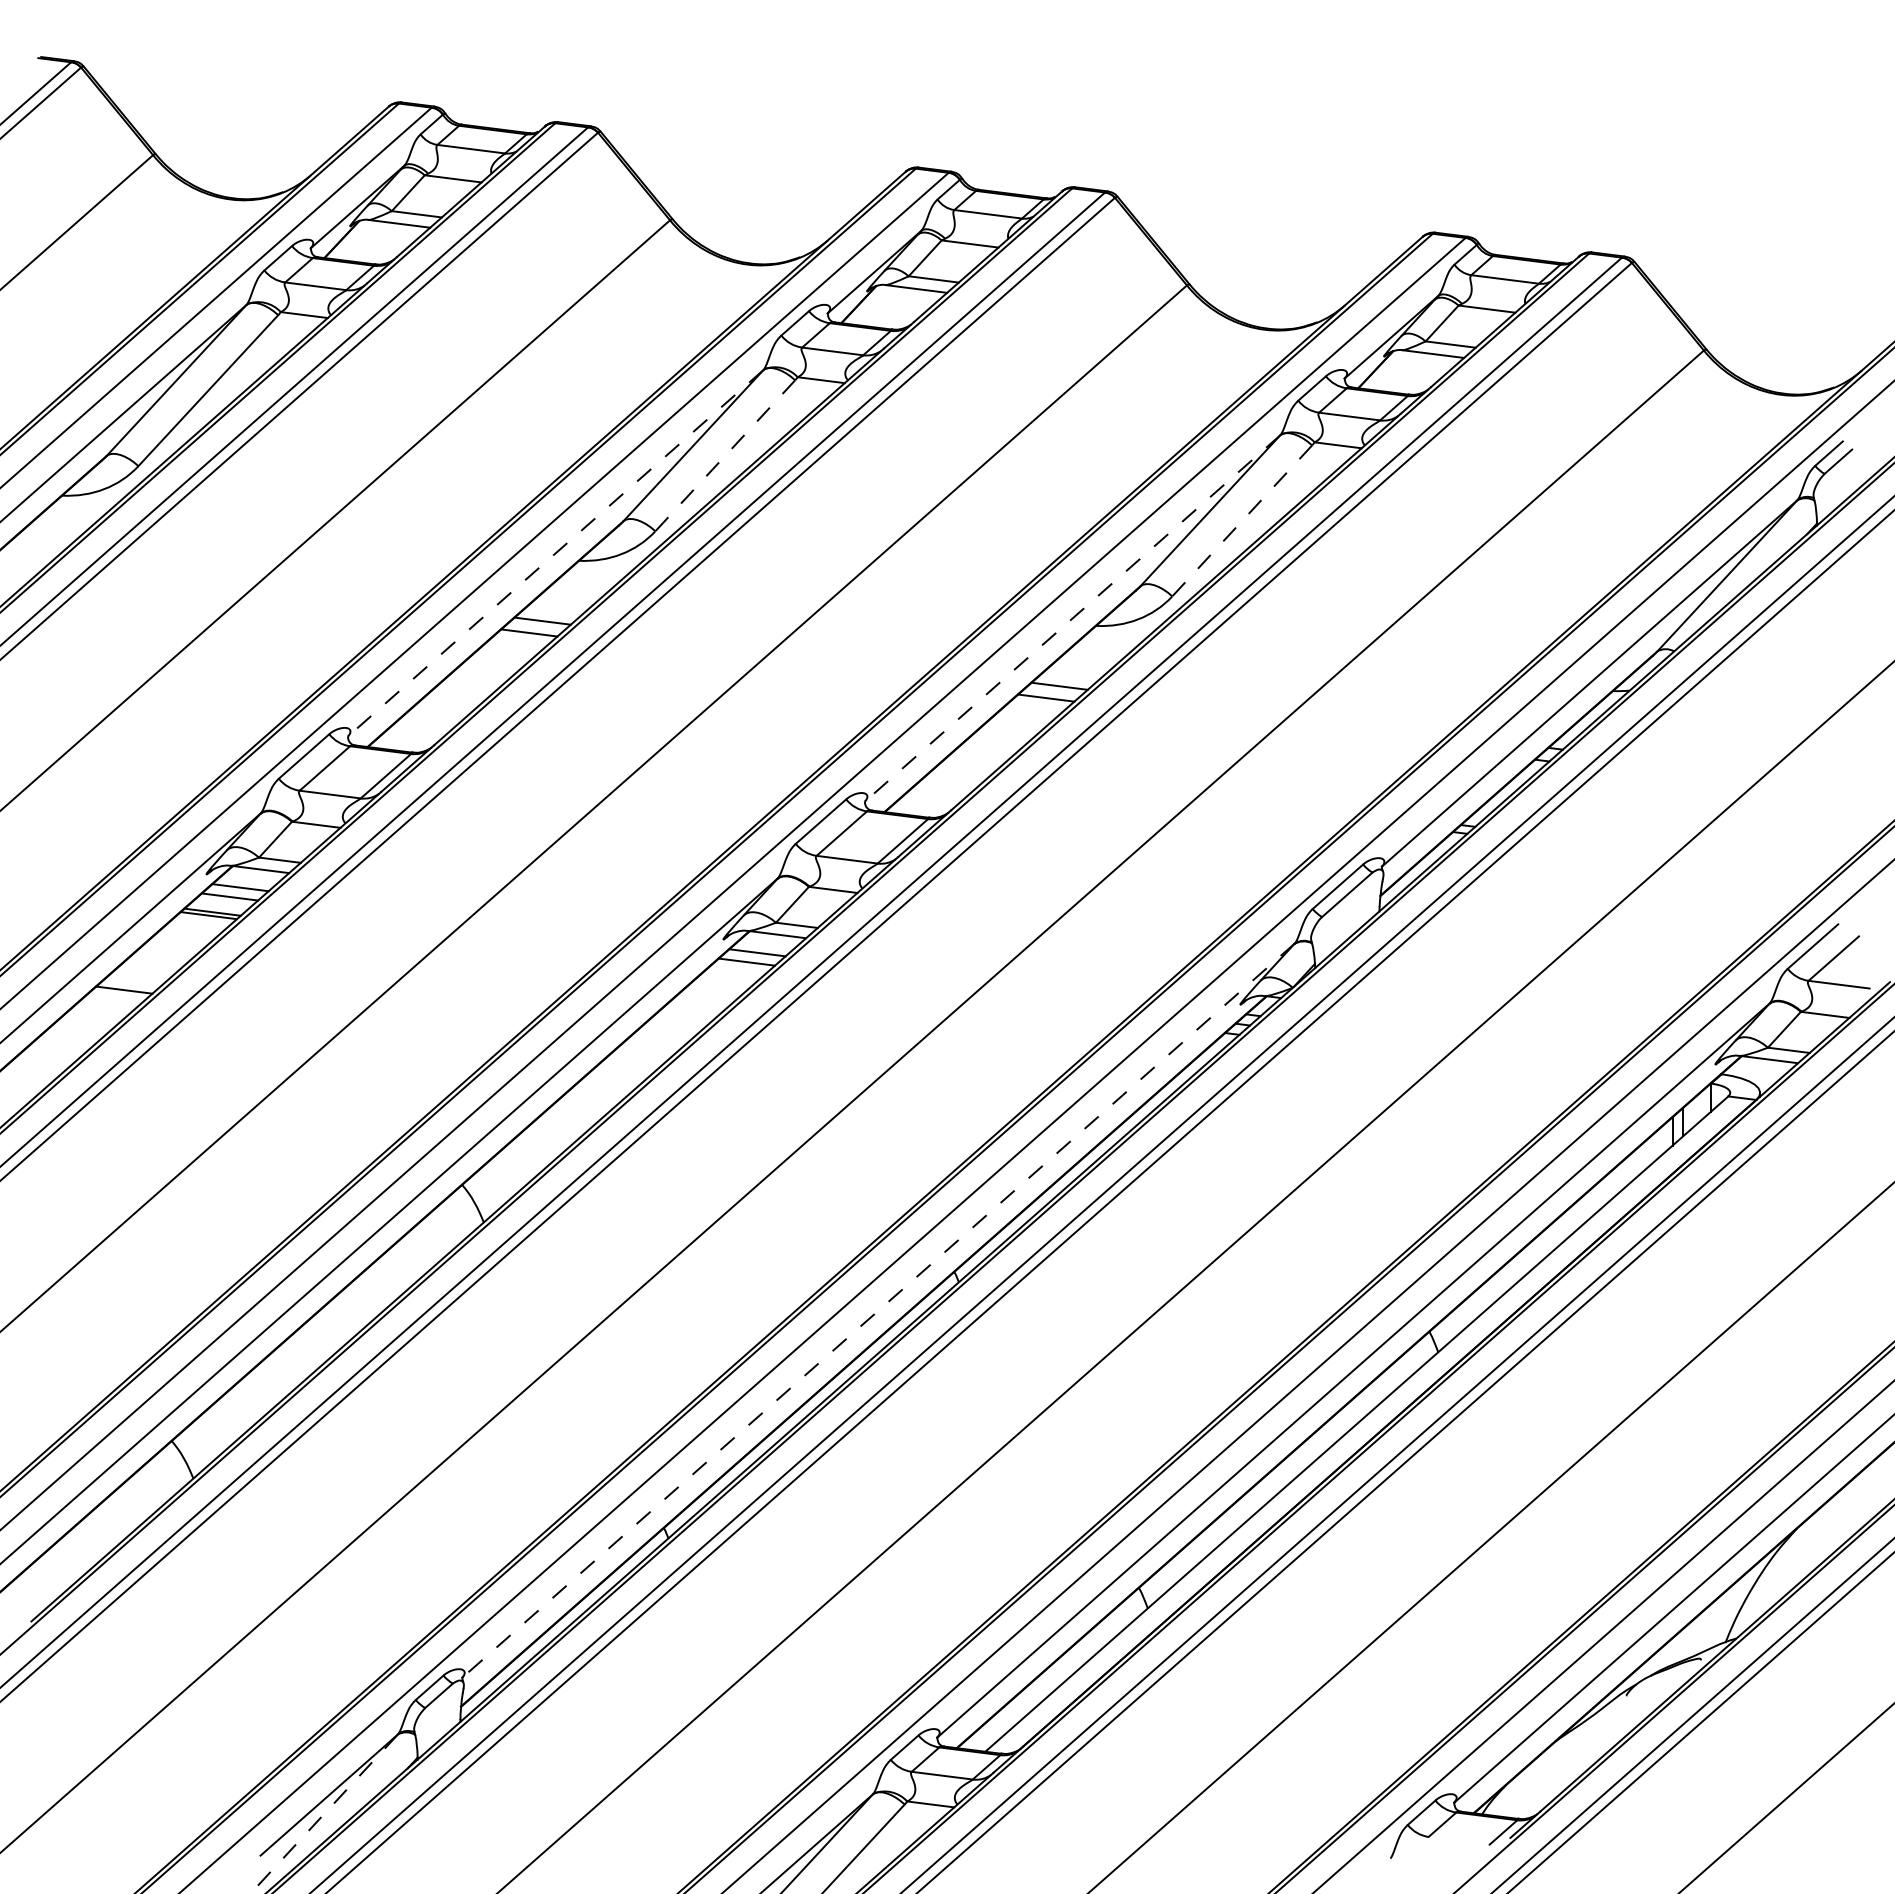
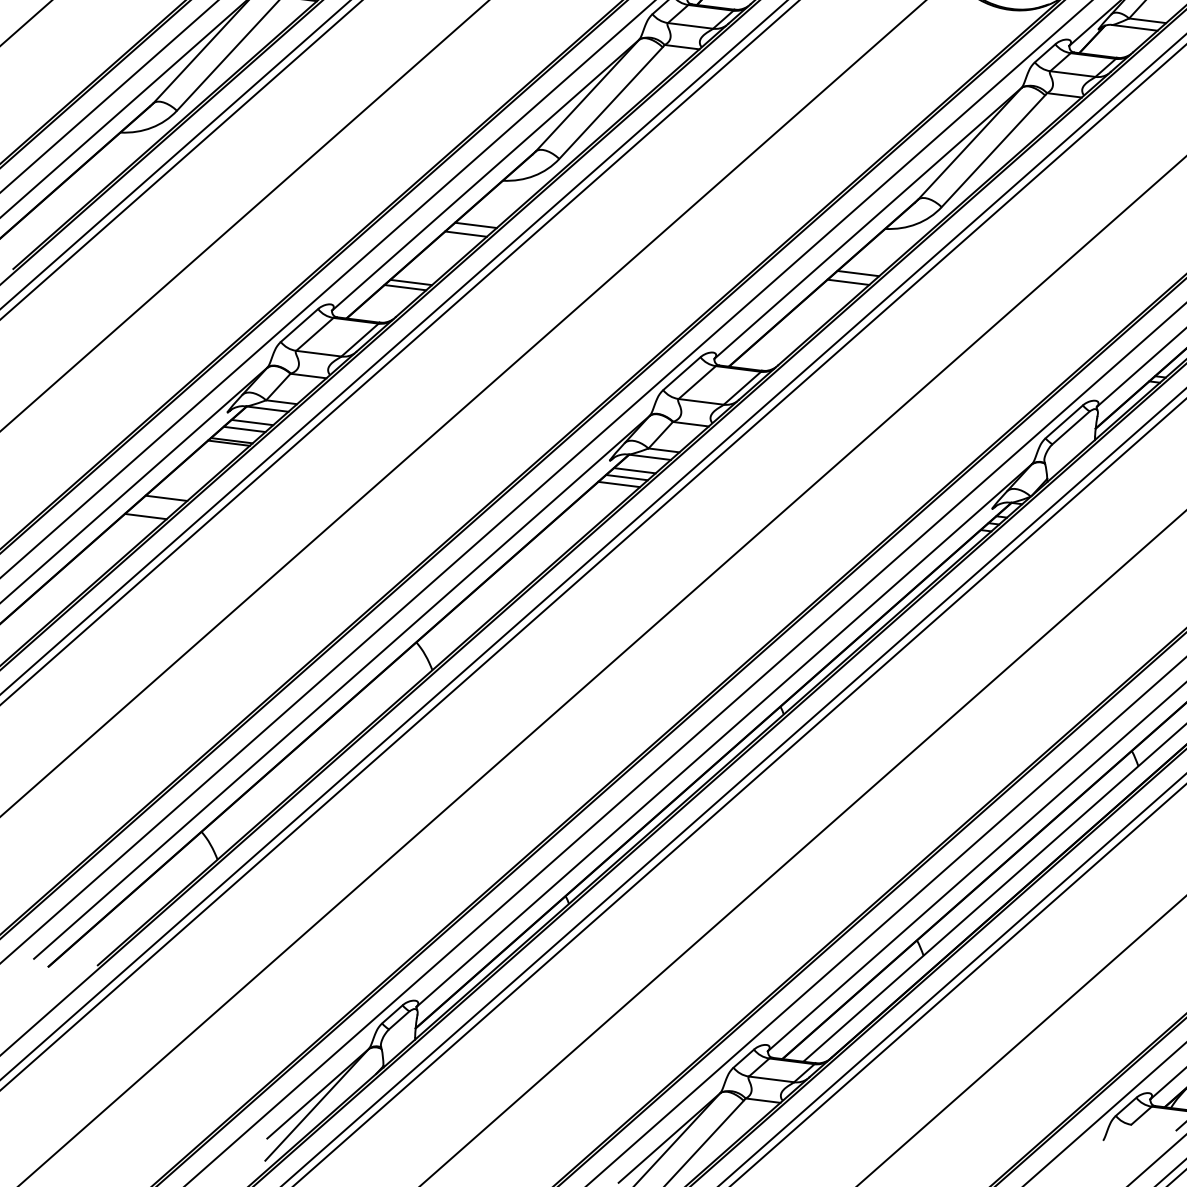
line: (725, 455) -> (611, 102), dashed -> solid
line: (1242, 520) -> (993, 150), dashed -> solid
line: (555, 553) -> (485, 175), dashed -> solid
line: (1072, 618) -> (867, 223), dashed -> solid
line: (455, 697) -> (411, 281), added
line: (447, 704) -> (405, 287), added
line: (736, 970) -> (619, 483), added
line: (96, 1014) -> (145, 516), added
line: (878, 1310) -> (724, 735), dashed -> solid
line: (327, 1810) -> (316, 1105), dashed -> solid

